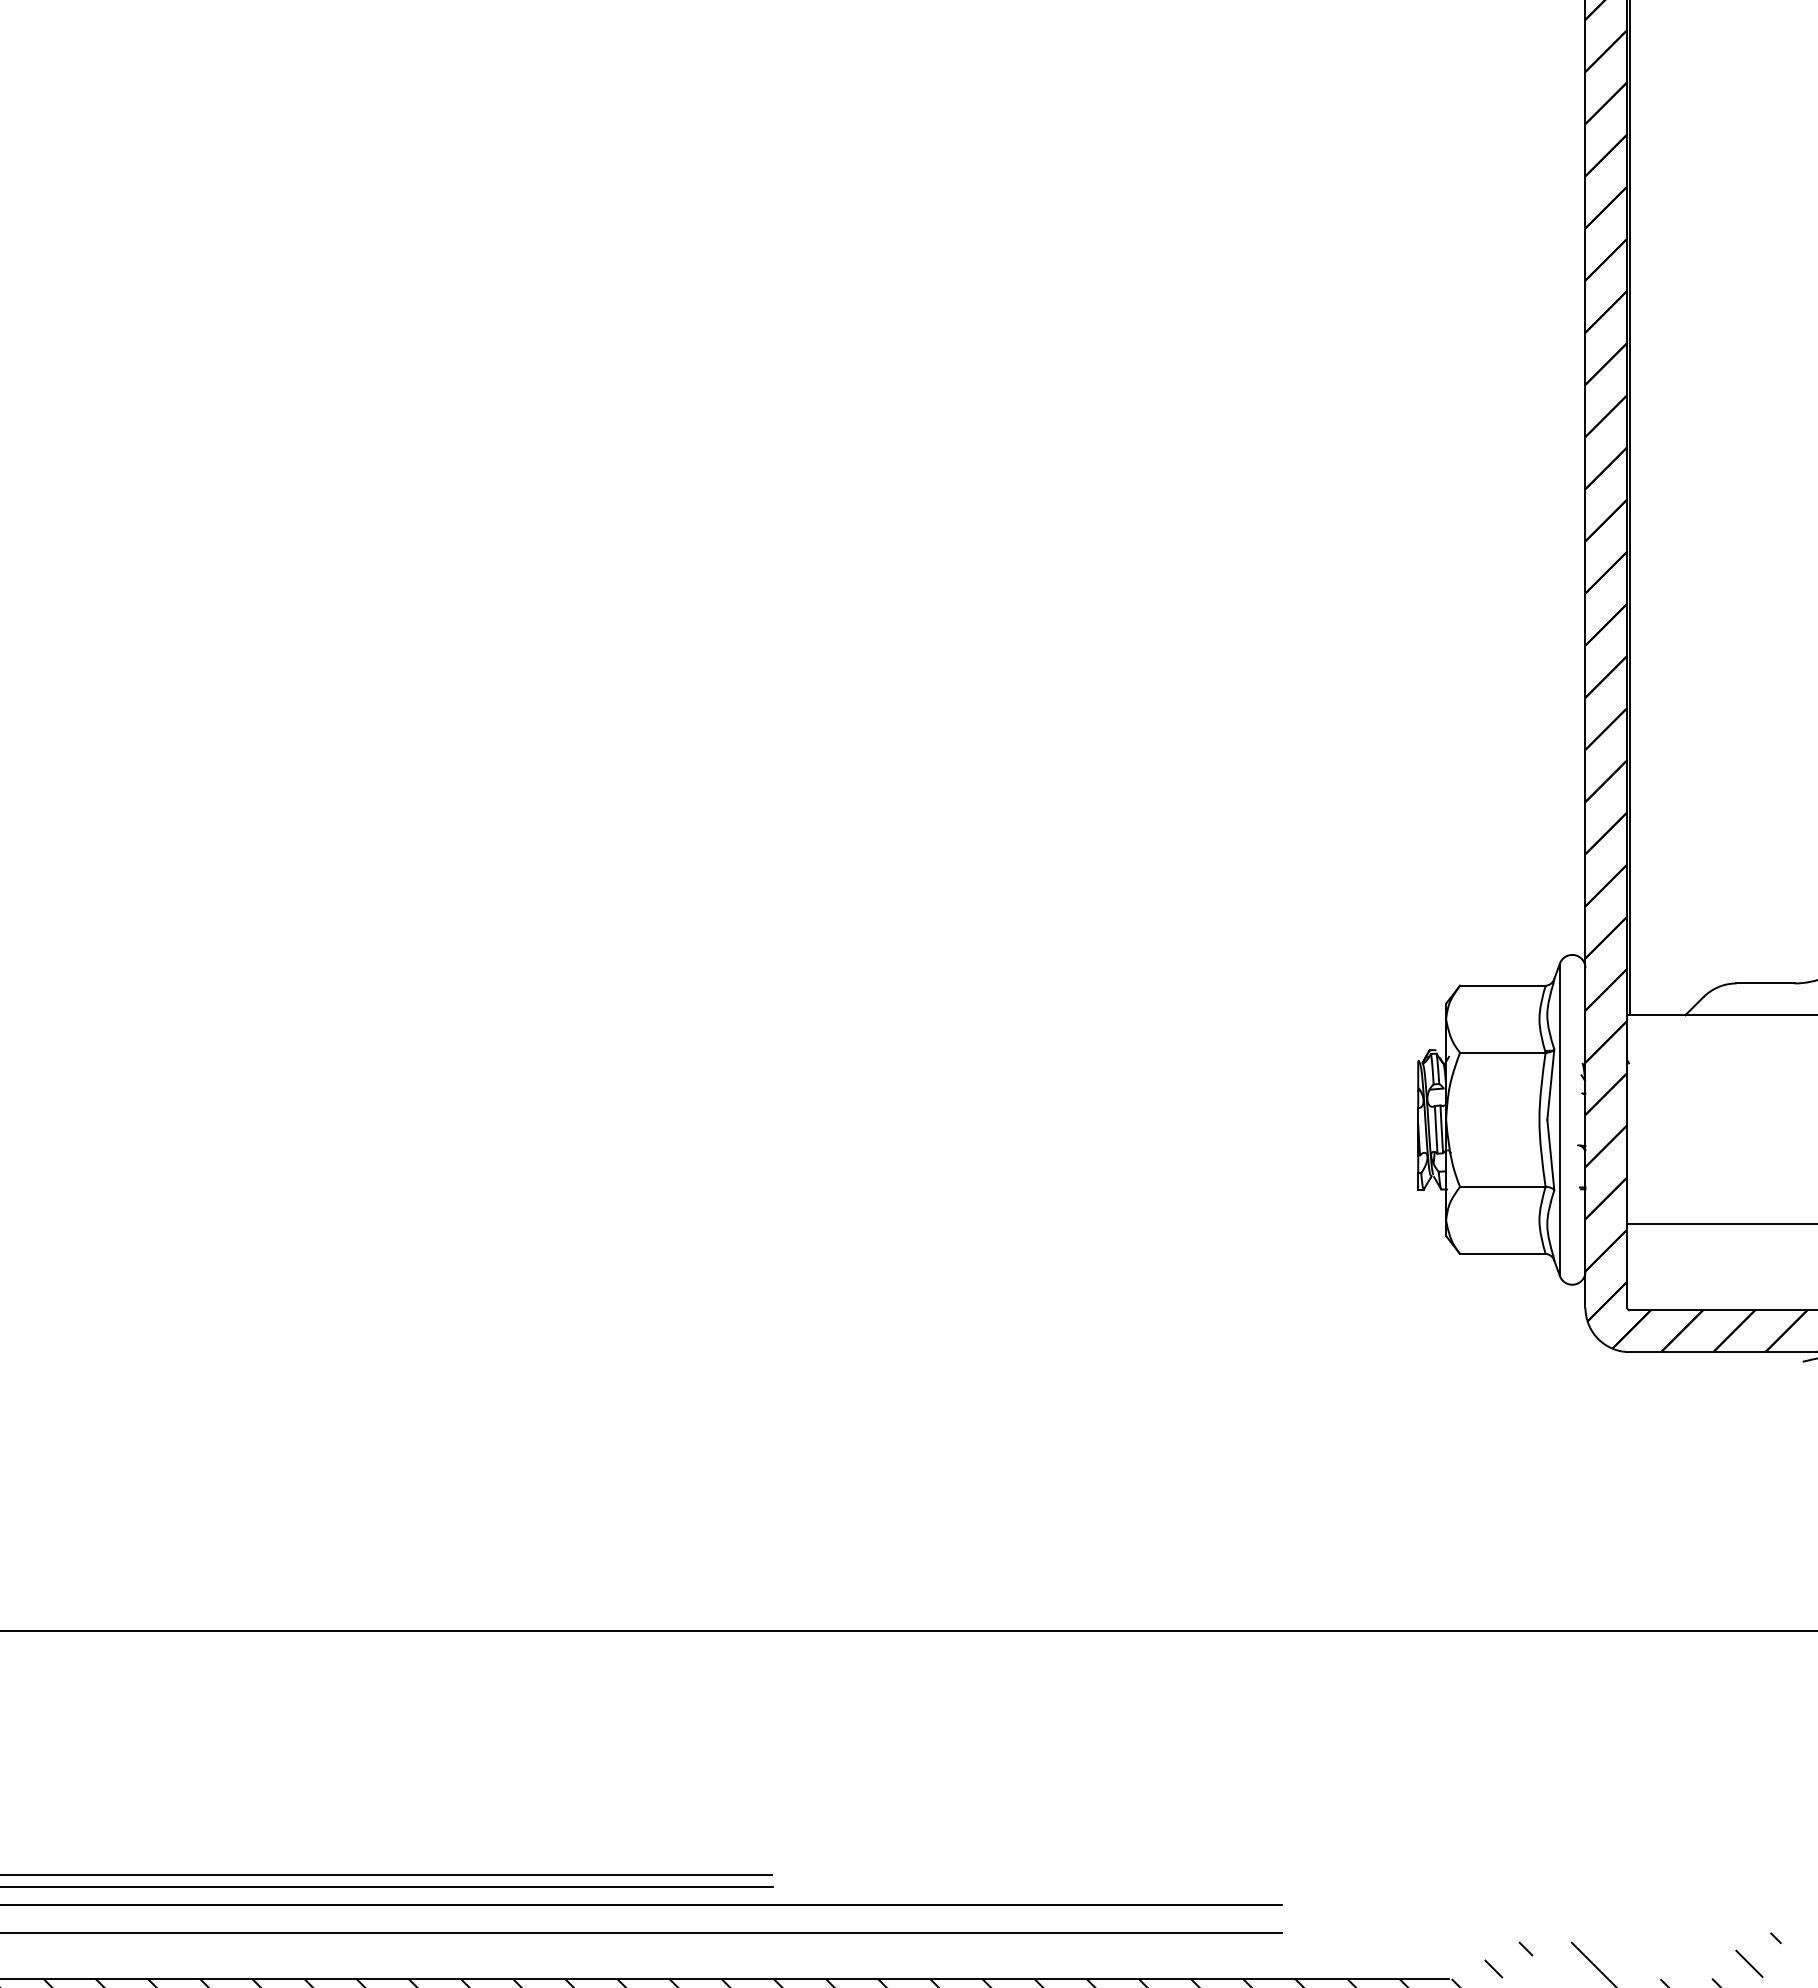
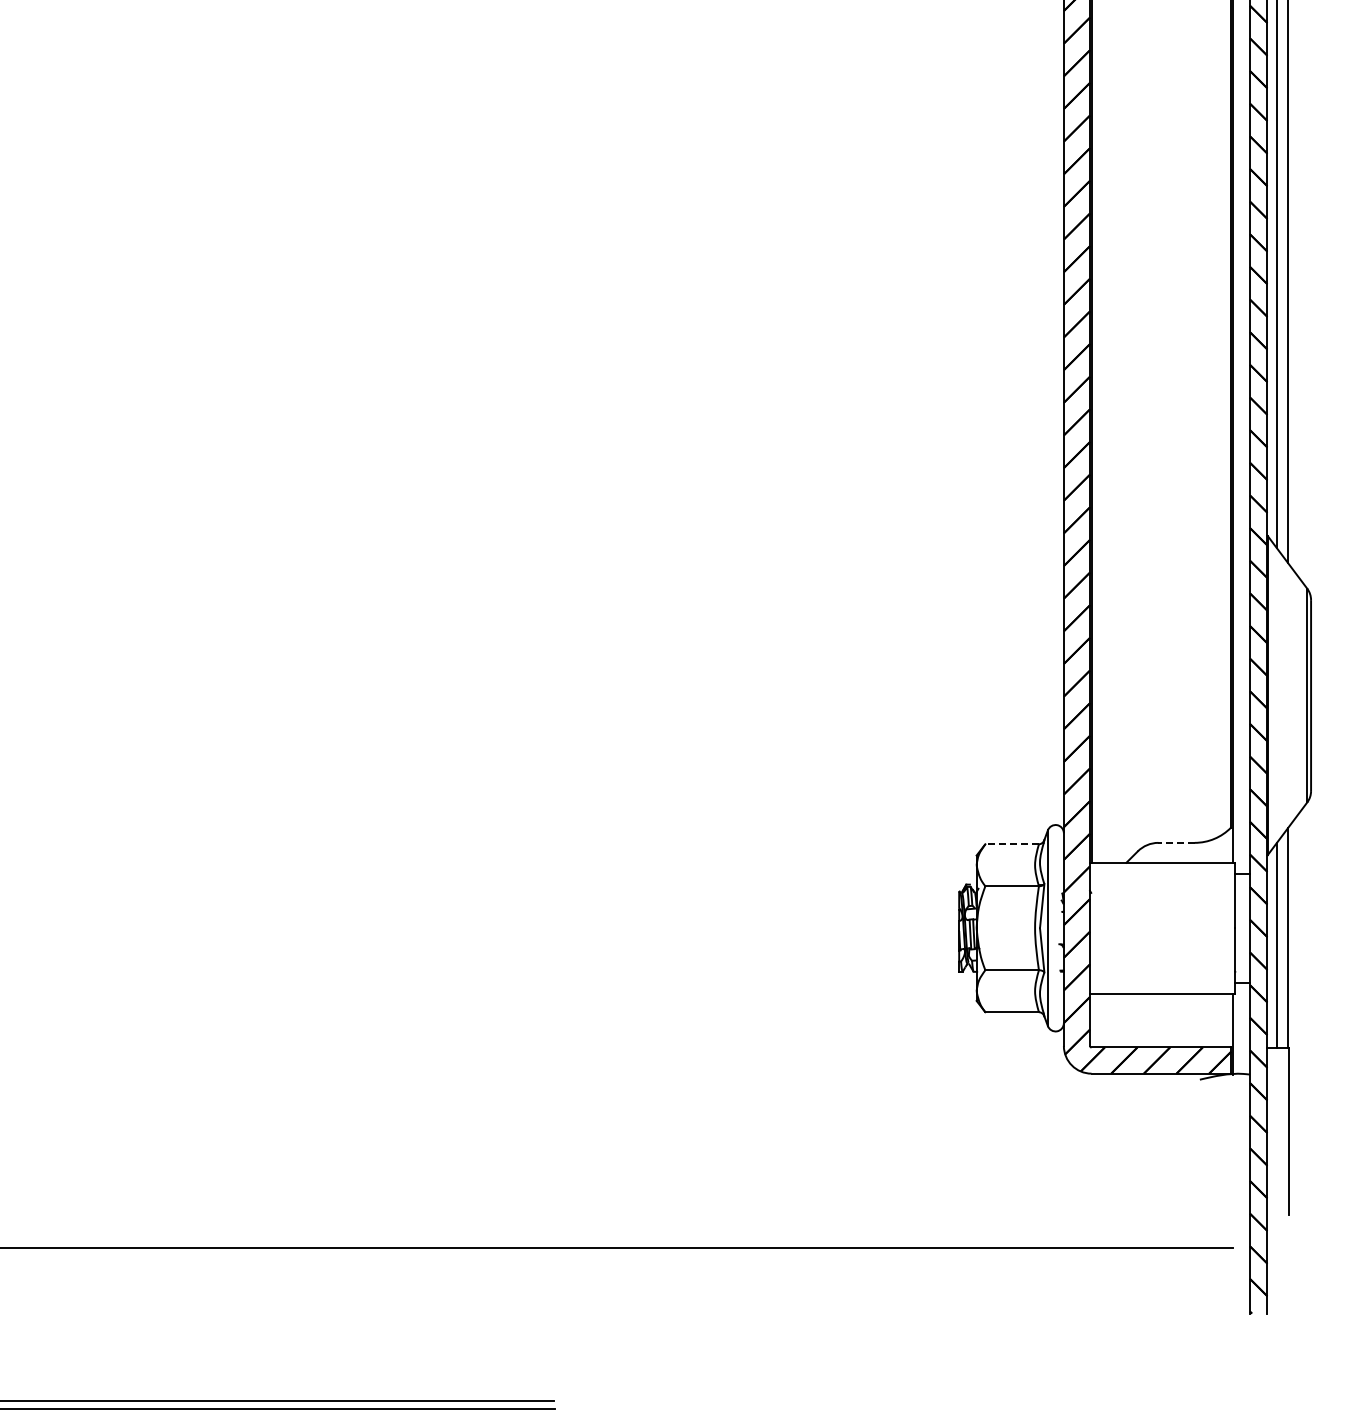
line: (1765, 982) -> (1176, 842), solid -> dashed
line: (1503, 986) -> (1012, 844), solid -> dashed

